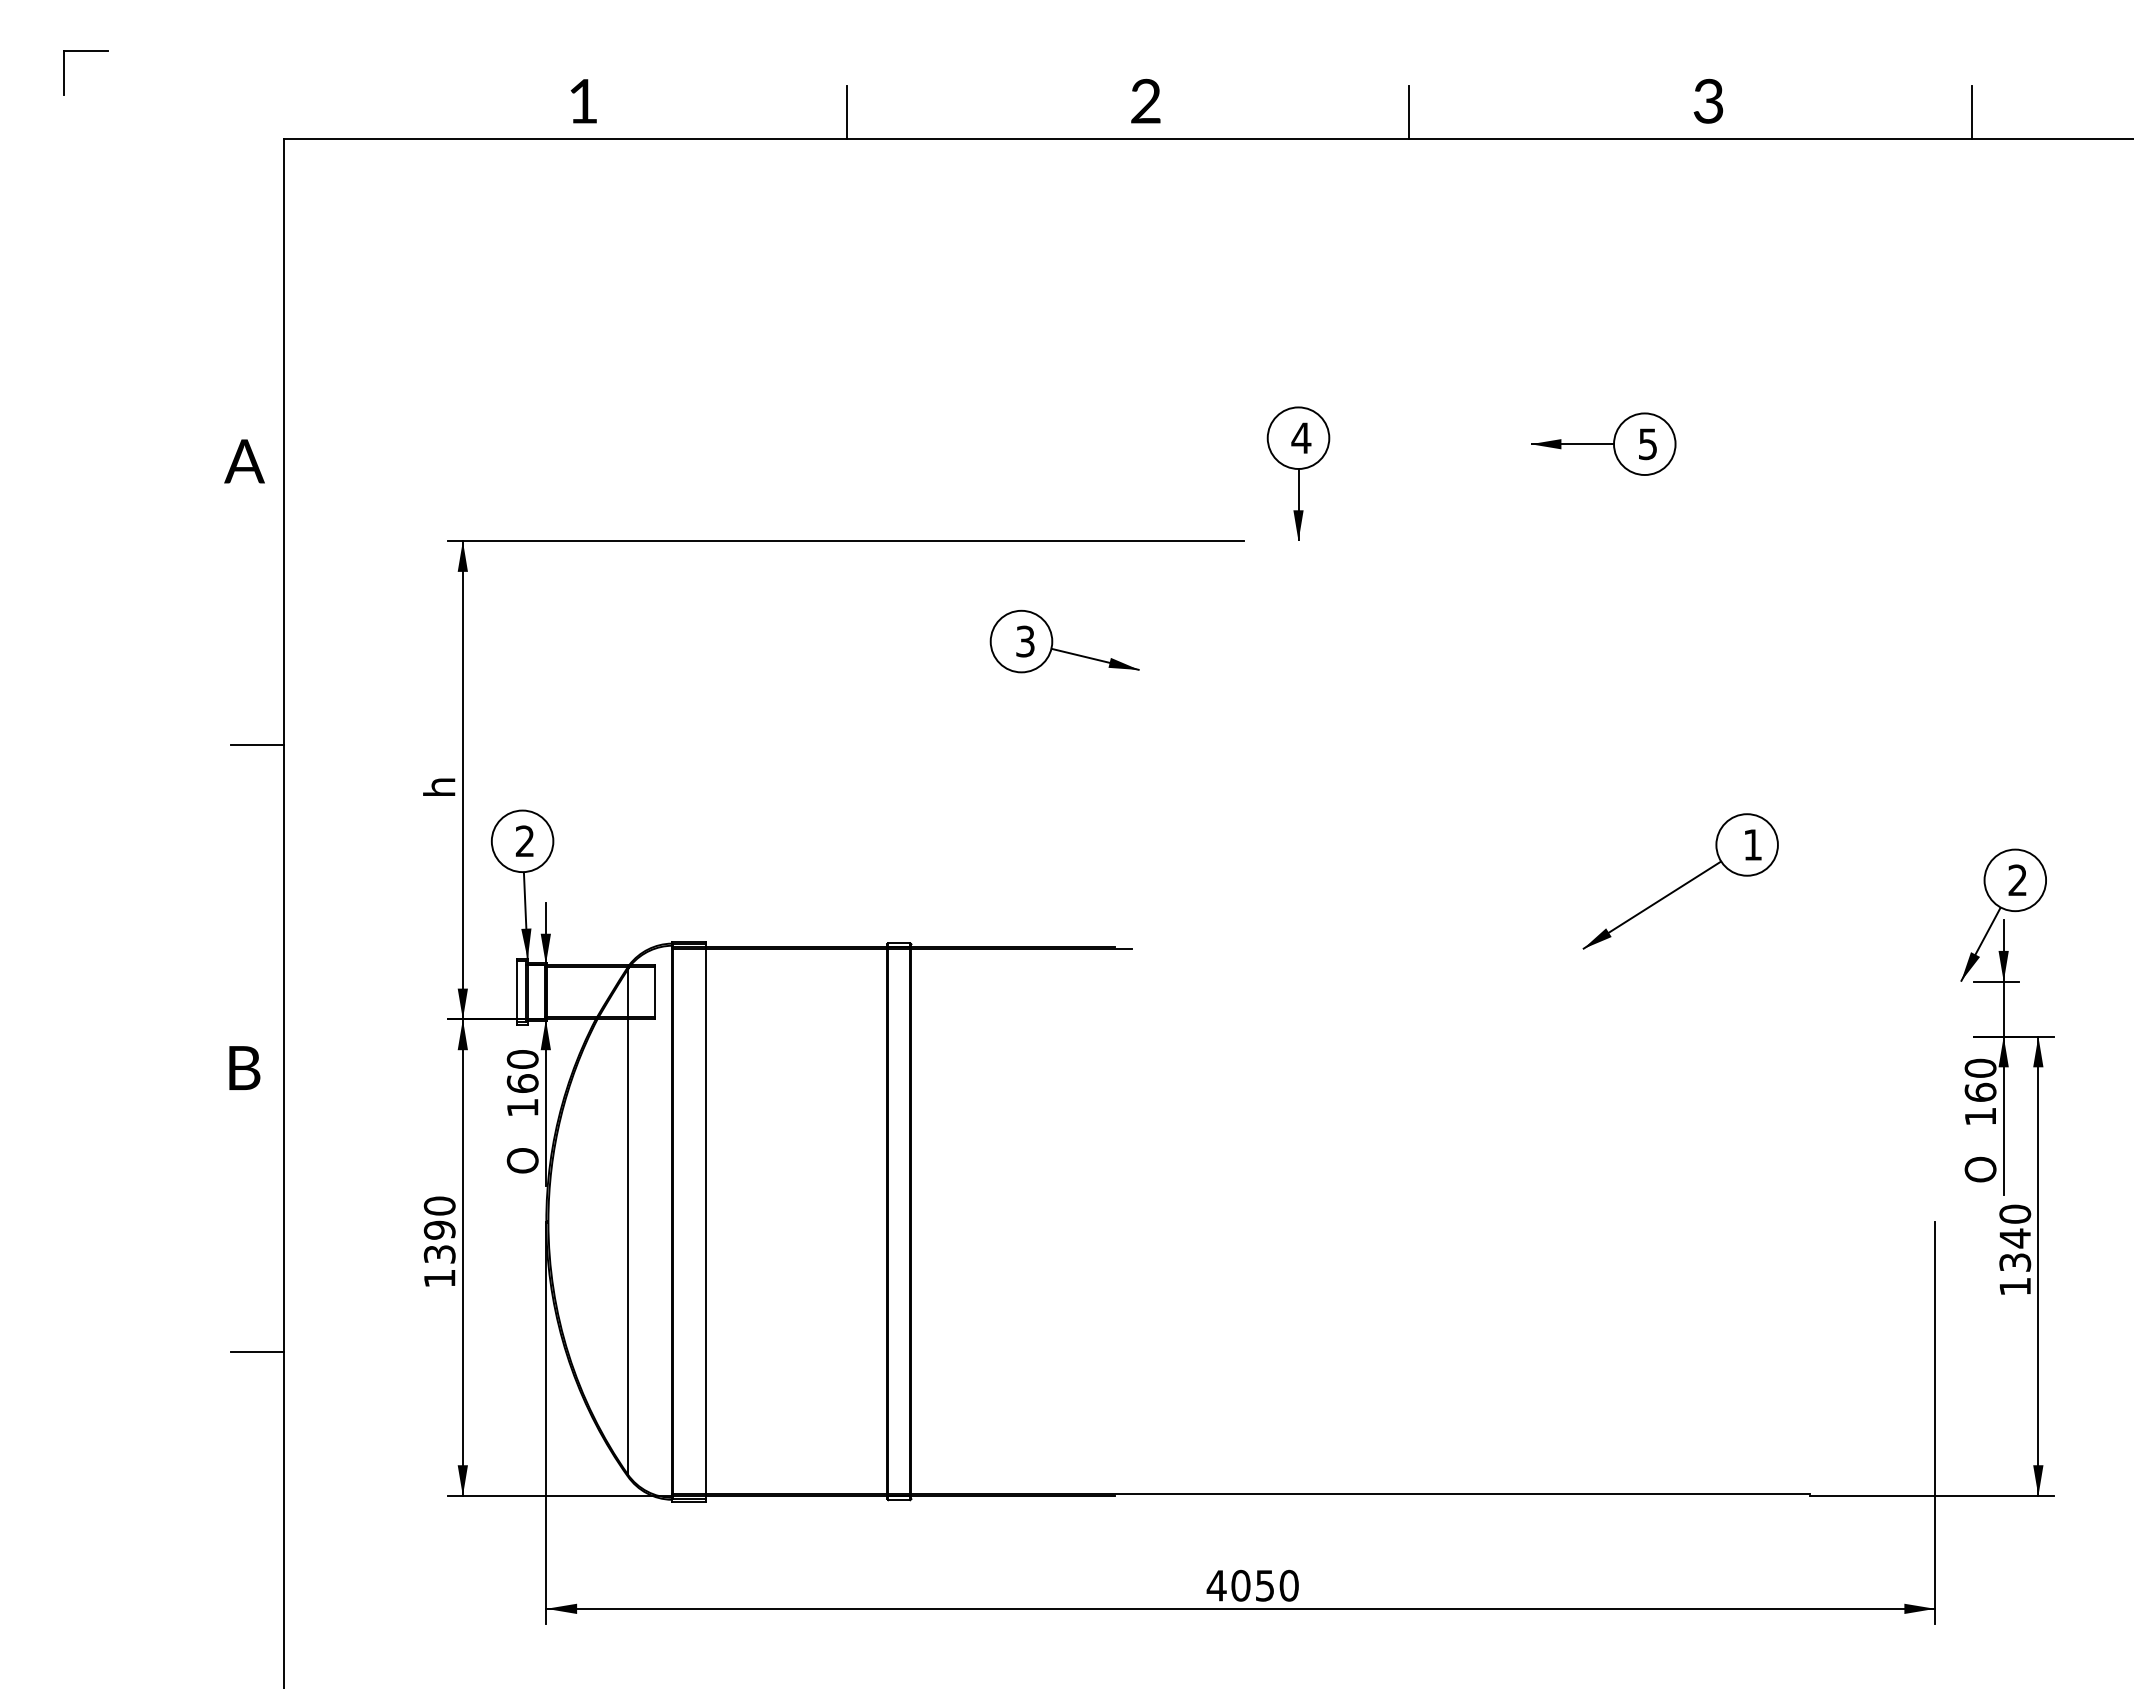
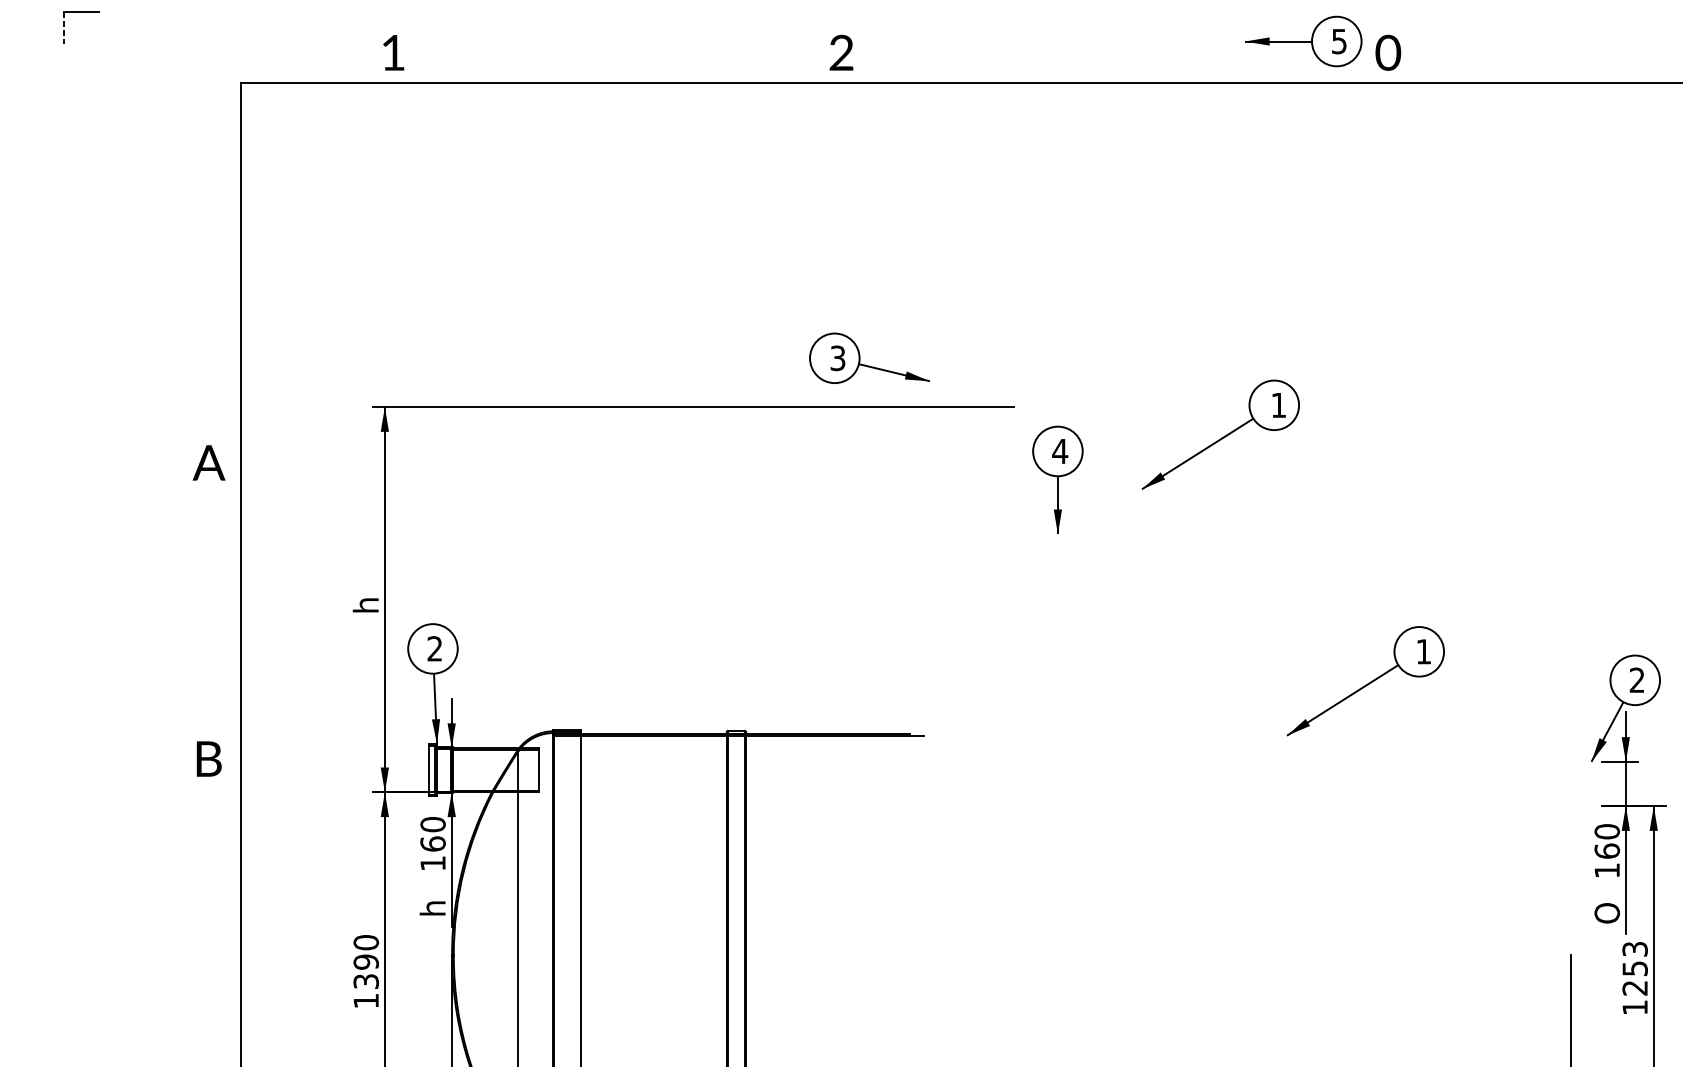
line: (64, 72) -> (64, 29), solid -> dashed
text: (1145, 100) -> (841, 52), moved
text: (583, 101) -> (393, 53), moved
text: (1708, 101) -> (1388, 53), 3 -> 0
line: (846, 112) -> (693, 61), removed
line: (1409, 112) -> (1147, 61), removed
line: (1971, 112) -> (1599, 61), removed
part: (1603, 443) -> (1303, 40), moved
text: (244, 461) -> (209, 462), moved
part: (1298, 473) -> (1057, 479), moved
part: (1500, 575) -> (1220, 434), added
part: (1063, 650) -> (868, 365), moved
line: (257, 745) -> (219, 571), removed
text: (244, 1067) -> (209, 758), moved
text: (522, 1160) -> (432, 905), O -> h
text: (2015, 1237) -> (1635, 967), 1340 -> 1253
line: (257, 1352) -> (219, 1060), removed

